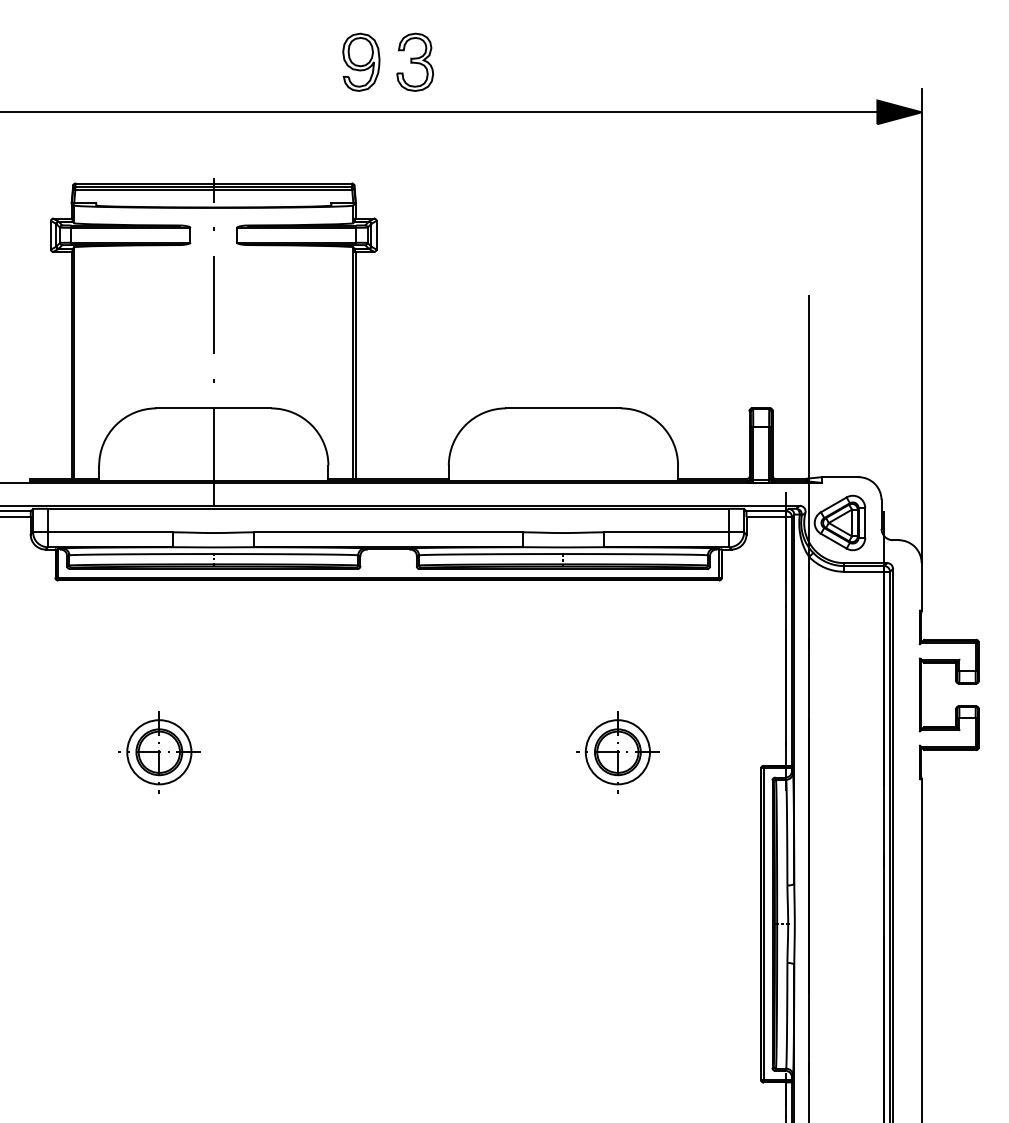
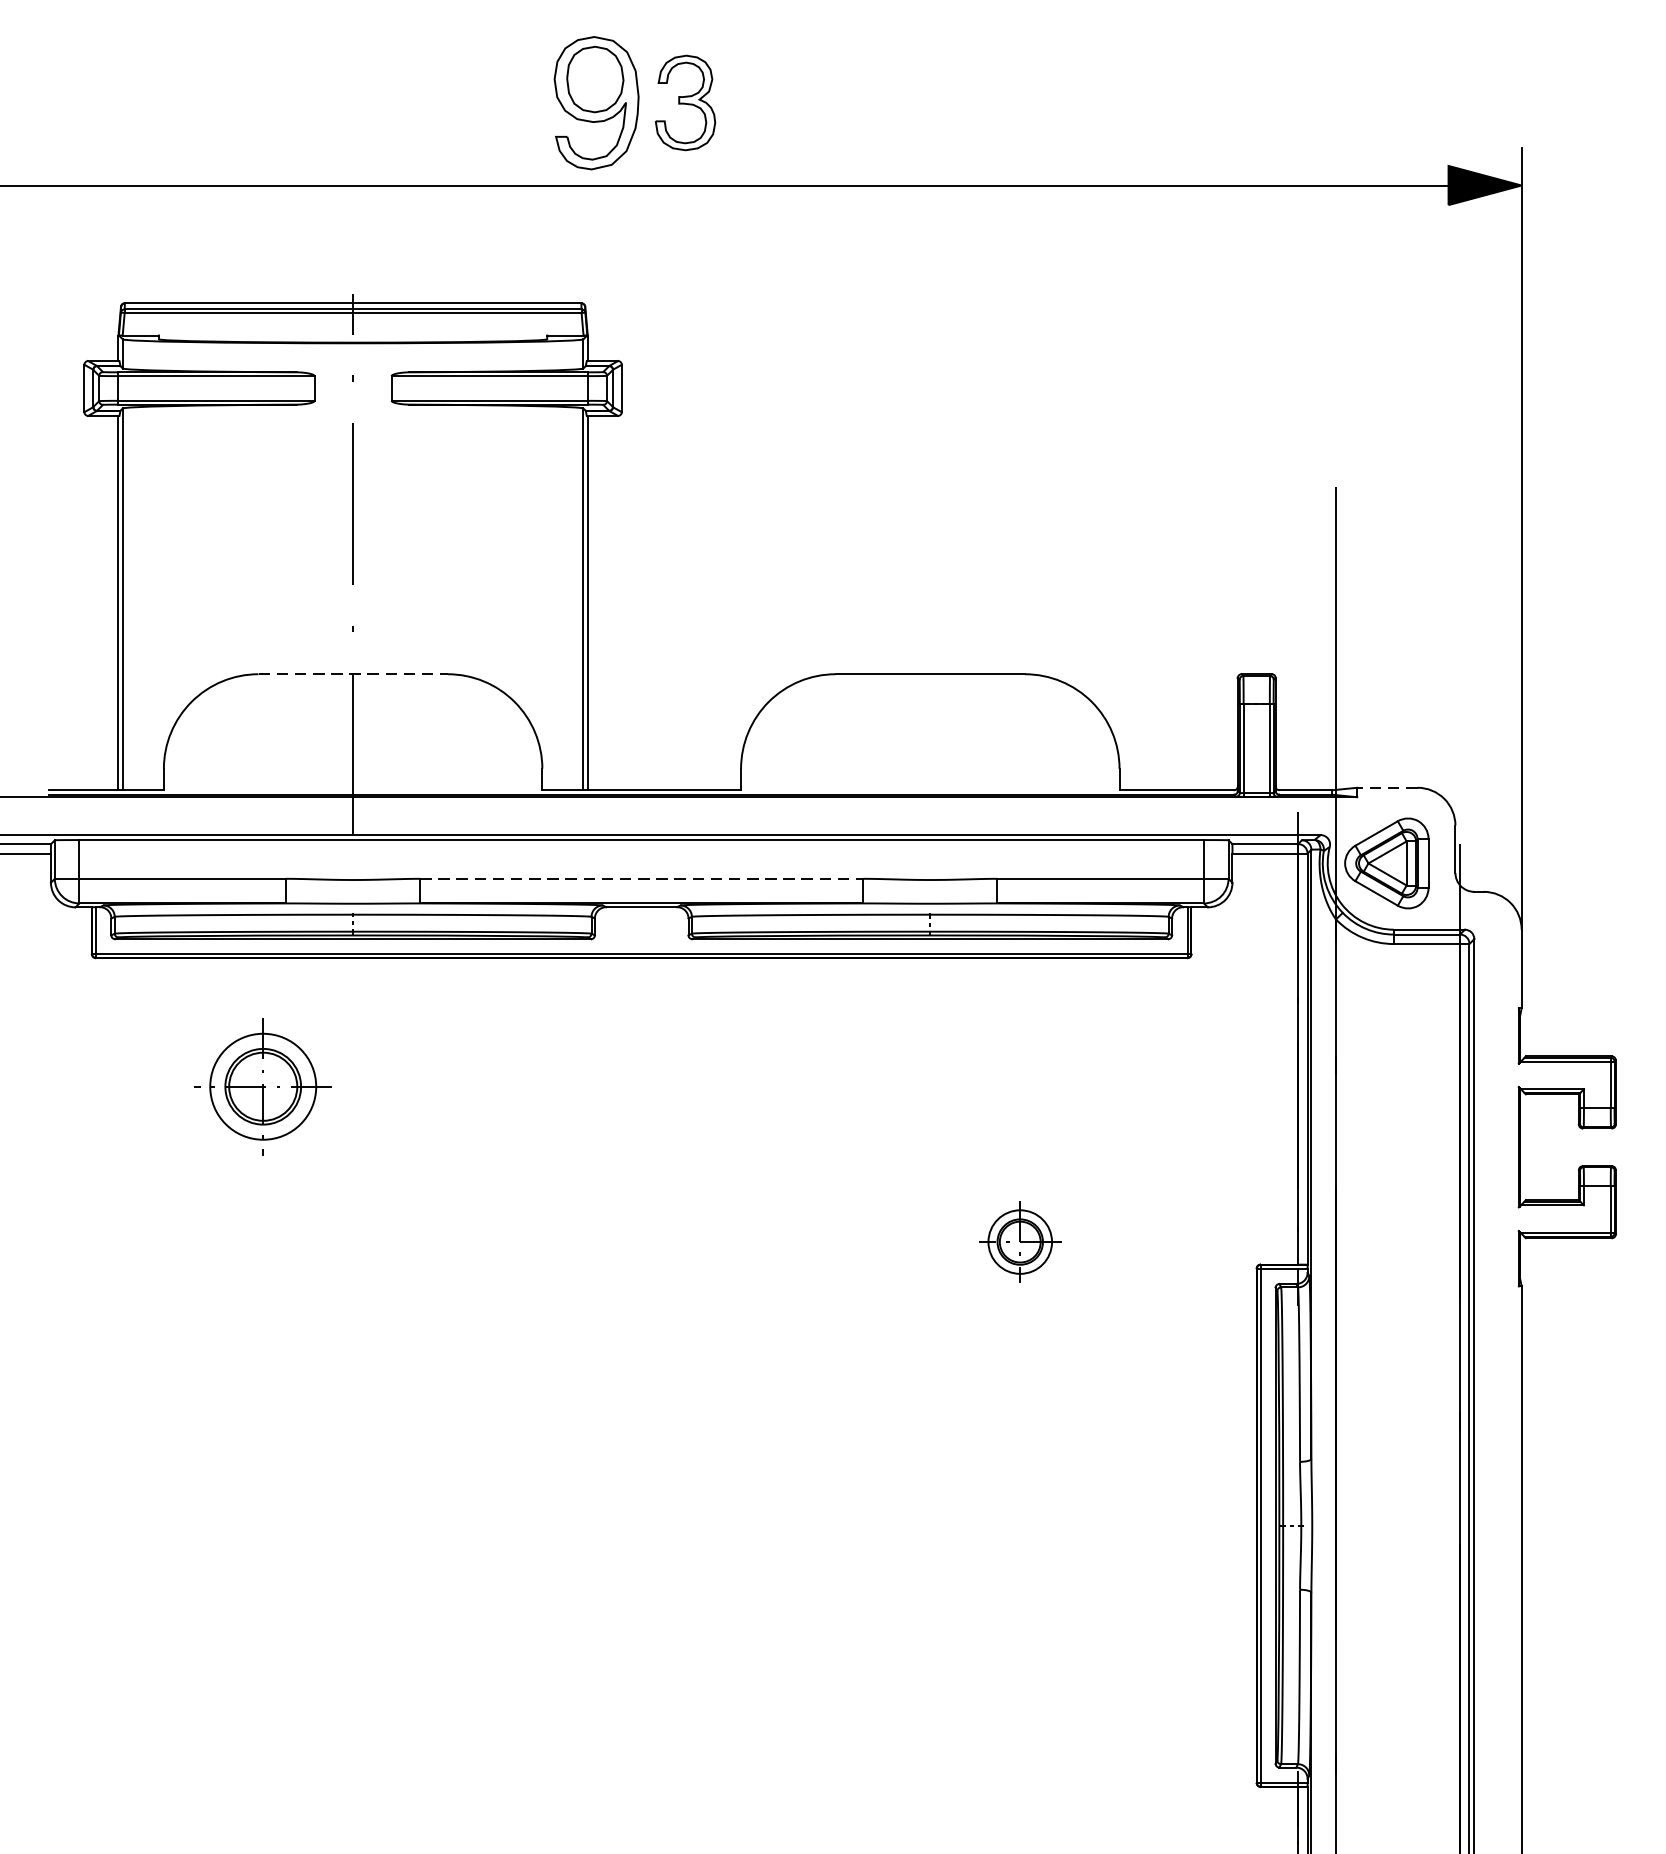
part: (361, 61) -> (596, 101), size x1.4
line: (214, 408) -> (354, 674), solid -> dashed
line: (839, 477) -> (1386, 788), solid -> dashed
line: (389, 532) -> (643, 879), solid -> dashed
part: (159, 752) -> (263, 1087), moved
part: (617, 752) -> (1019, 1242), size x0.6

